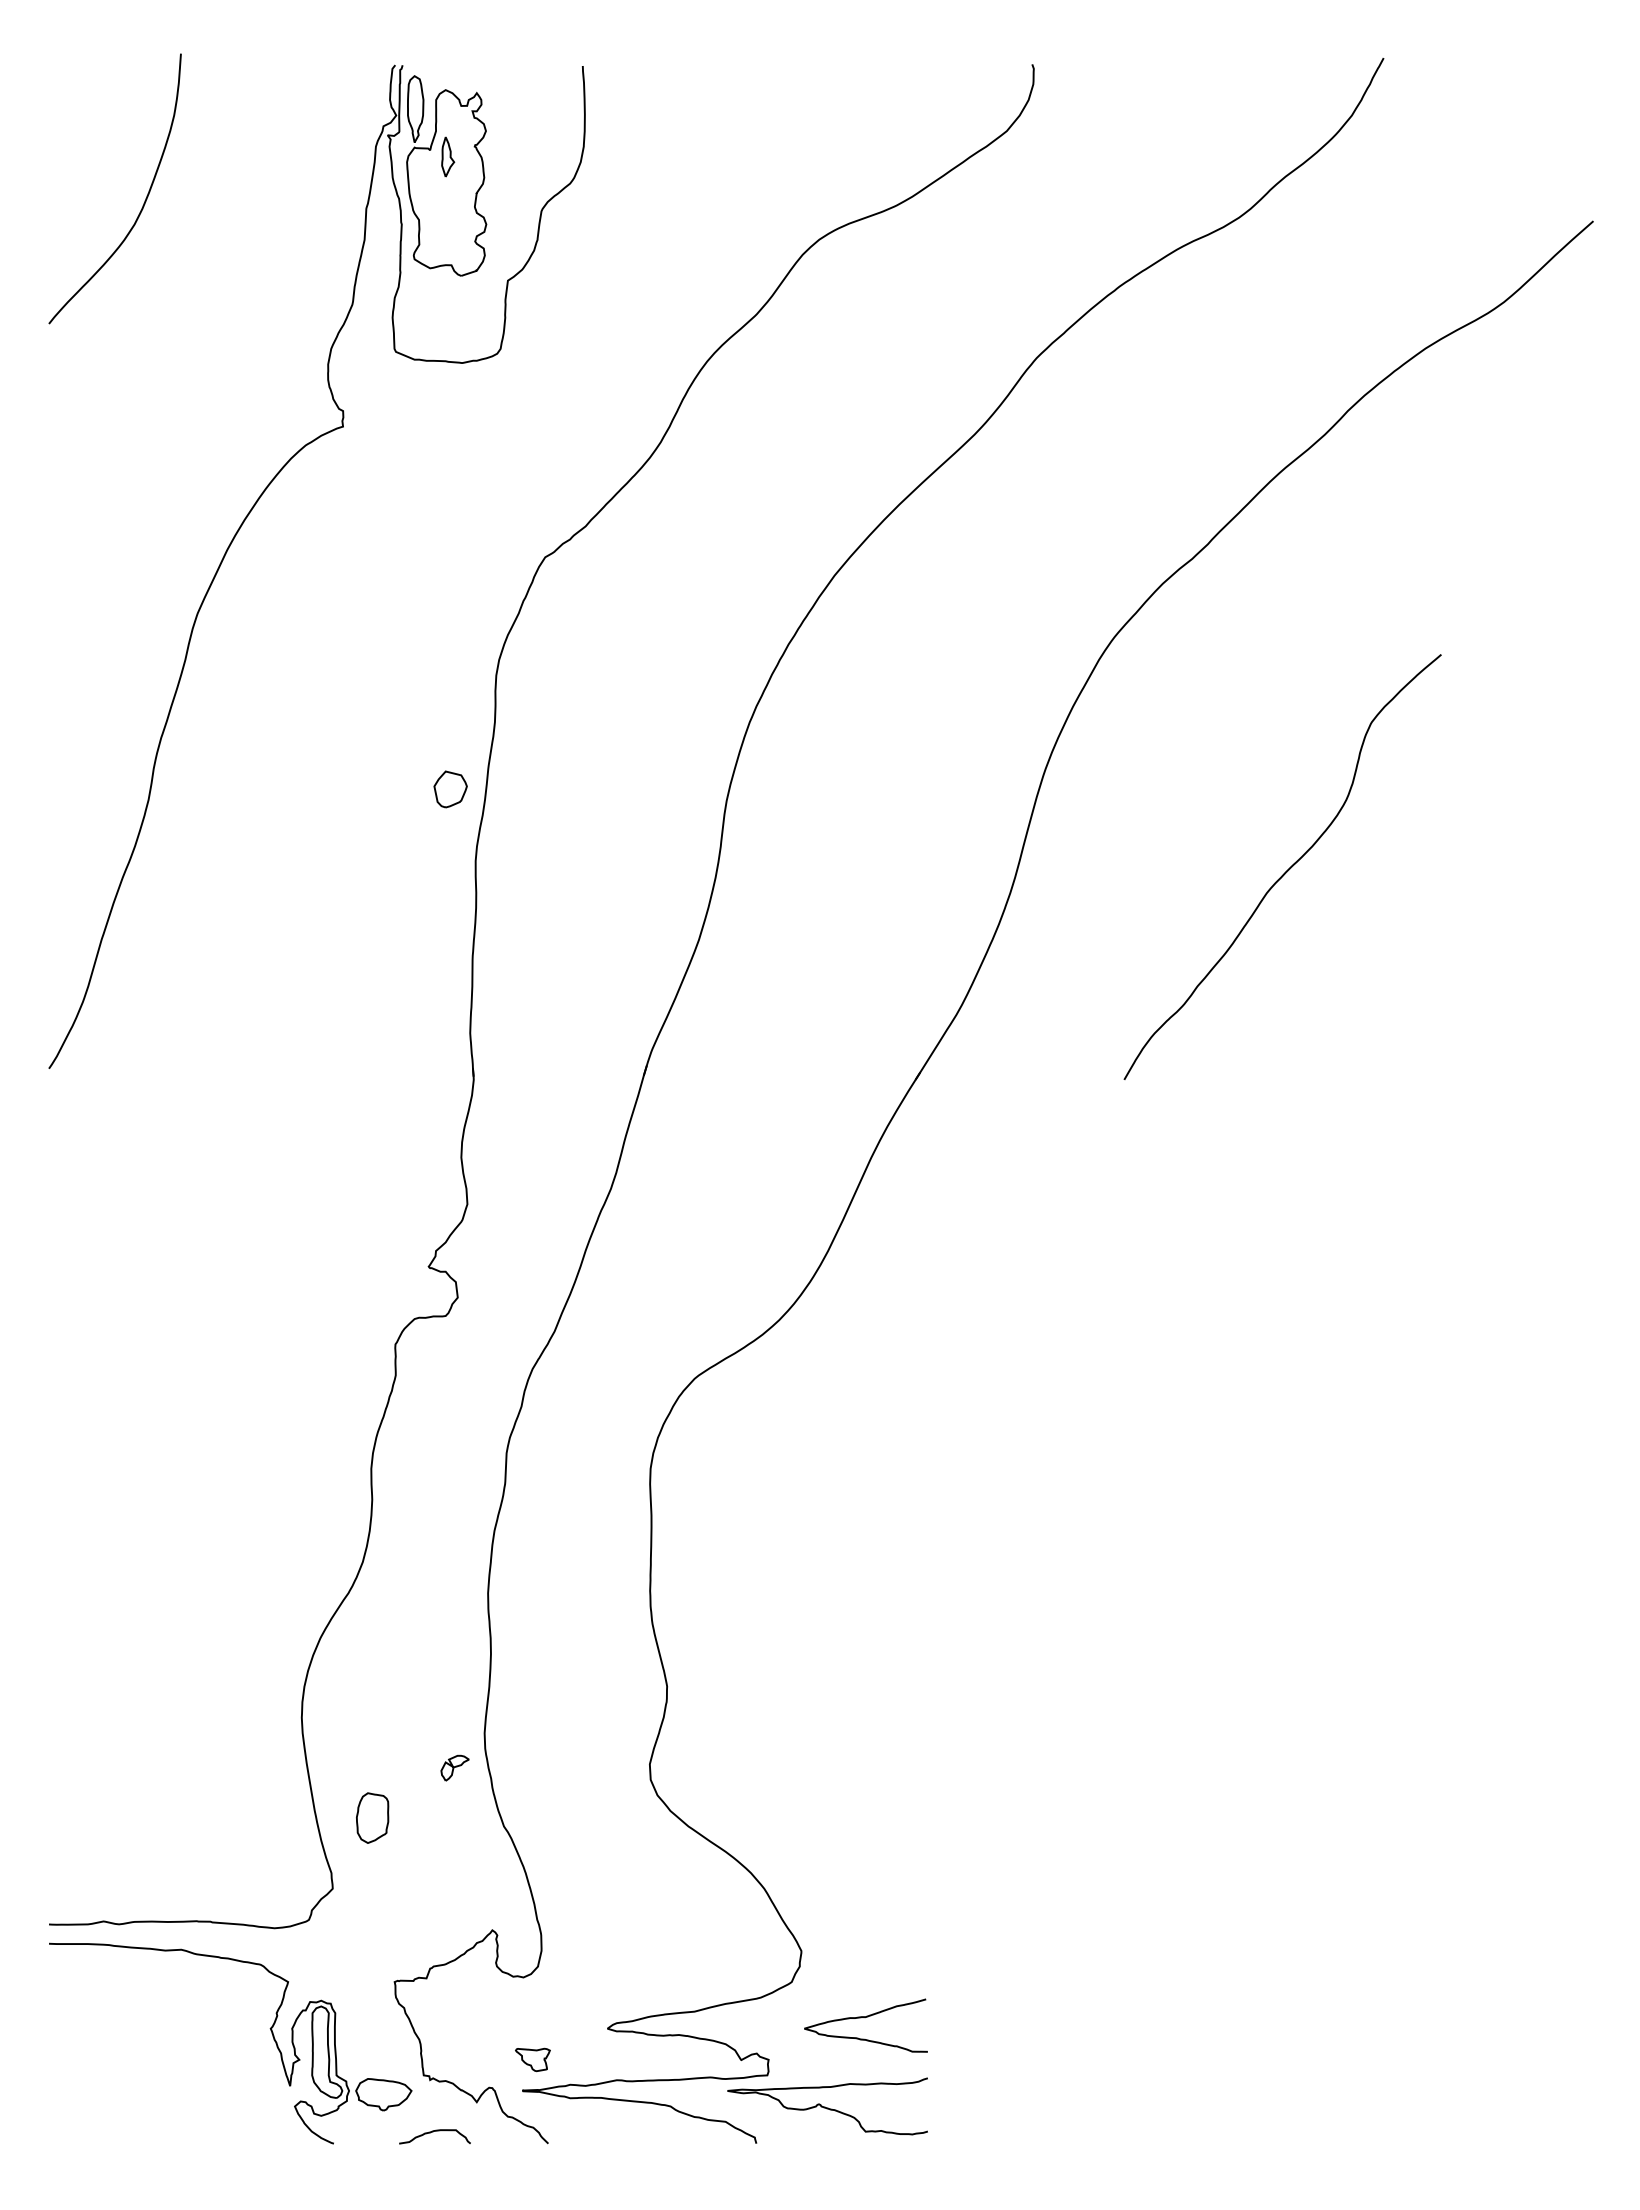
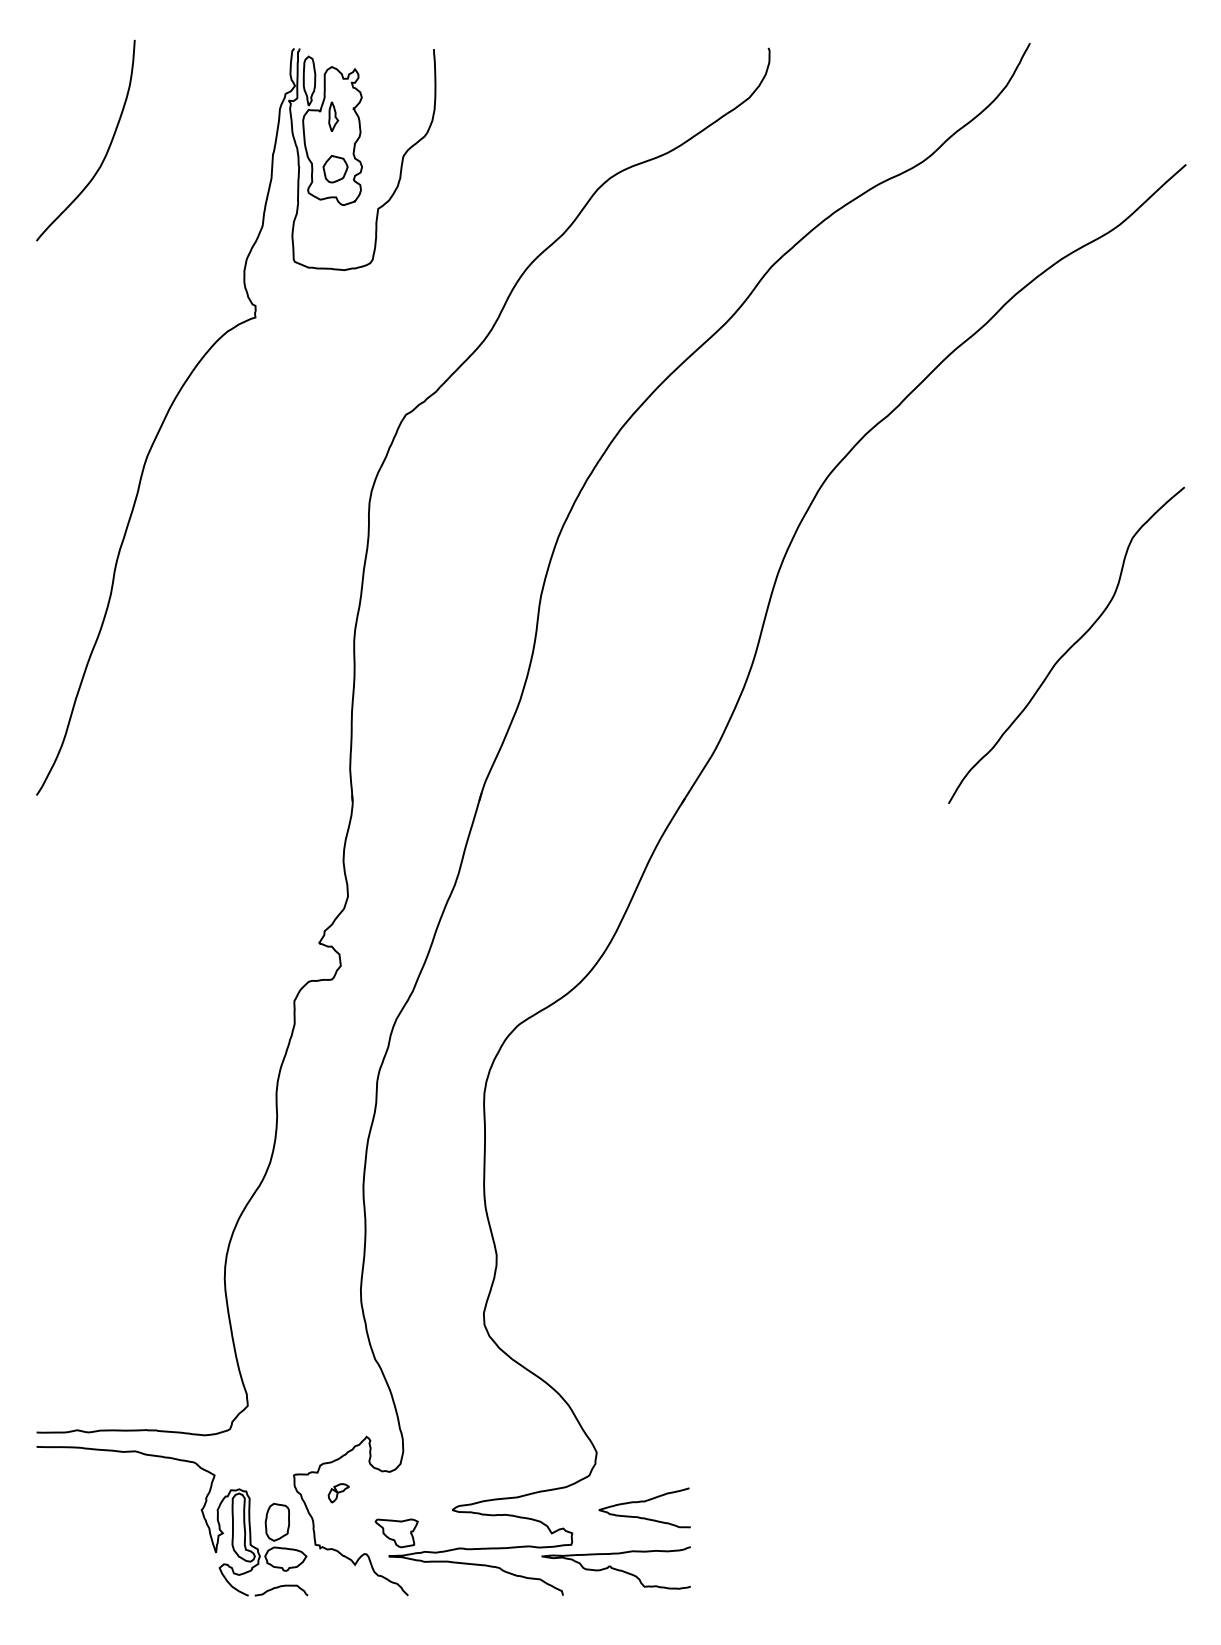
part: (450, 789) -> (335, 169), moved
curve: (1286, 870) -> (1069, 647), moved
part: (454, 1767) -> (338, 1492), moved
part: (372, 1817) -> (277, 1521), moved
part: (532, 2059) -> (396, 1533), size x1.67
curve: (433, 2132) -> (280, 1587), moved

